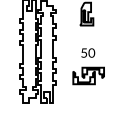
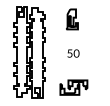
part: (88, 75) -> (73, 87), moved

